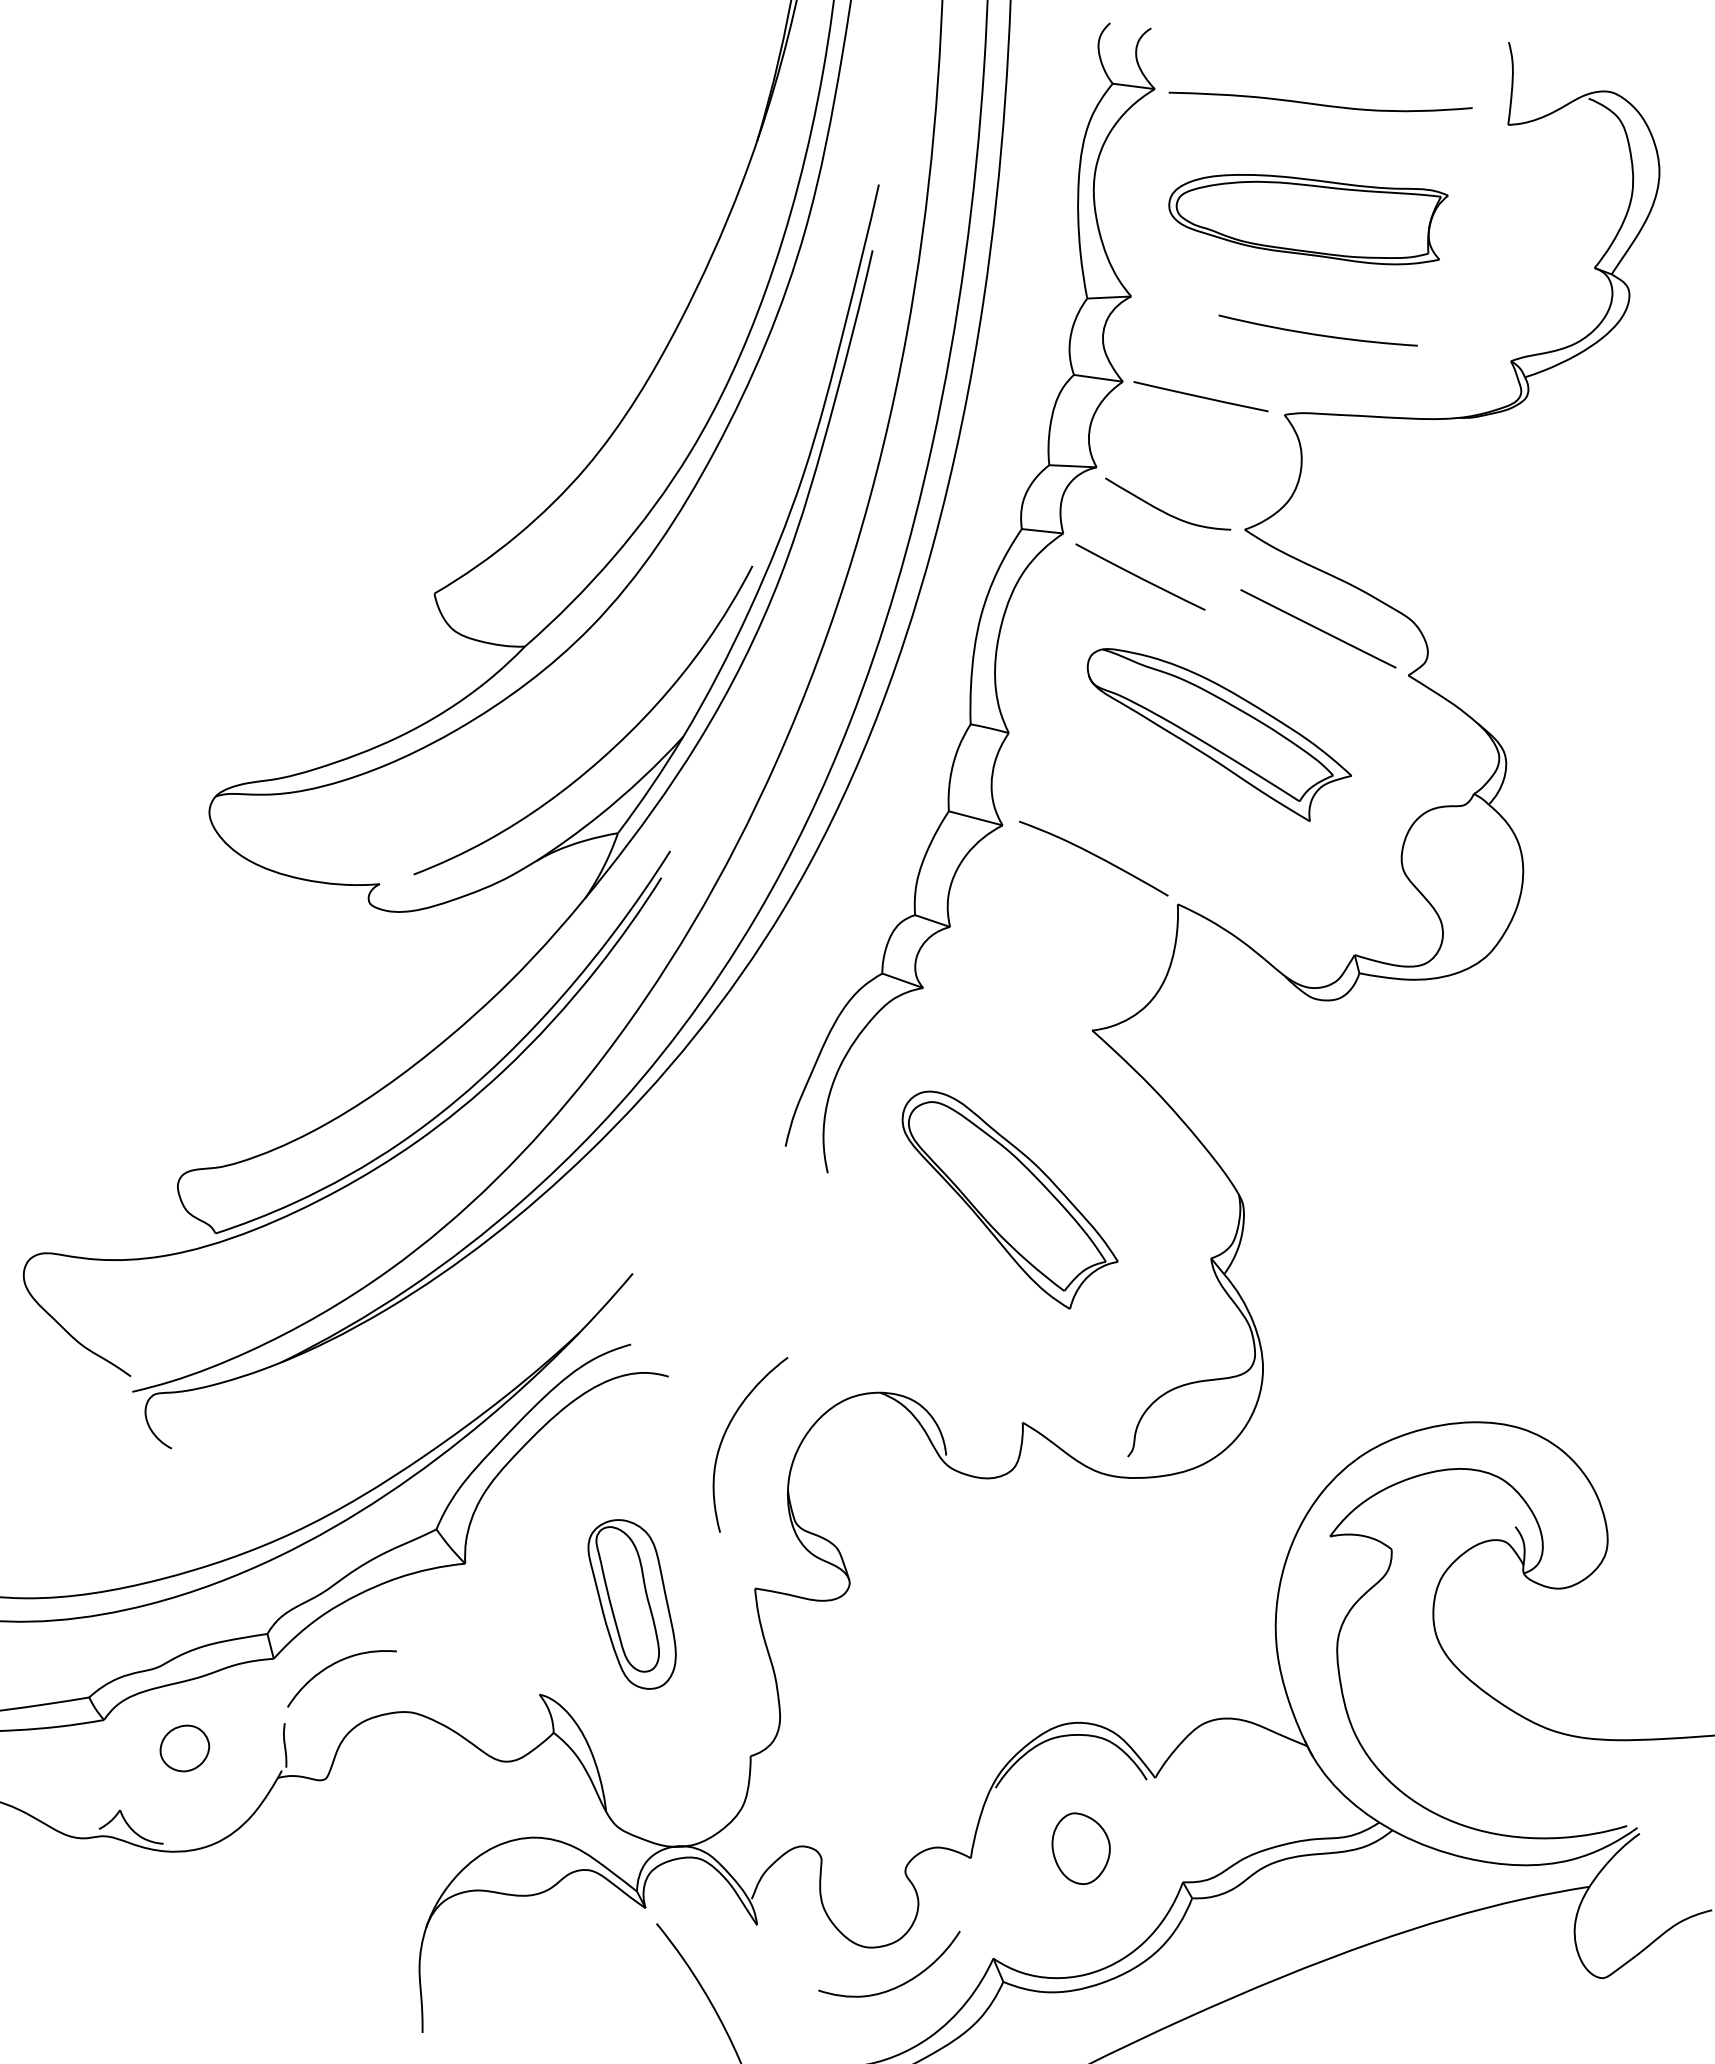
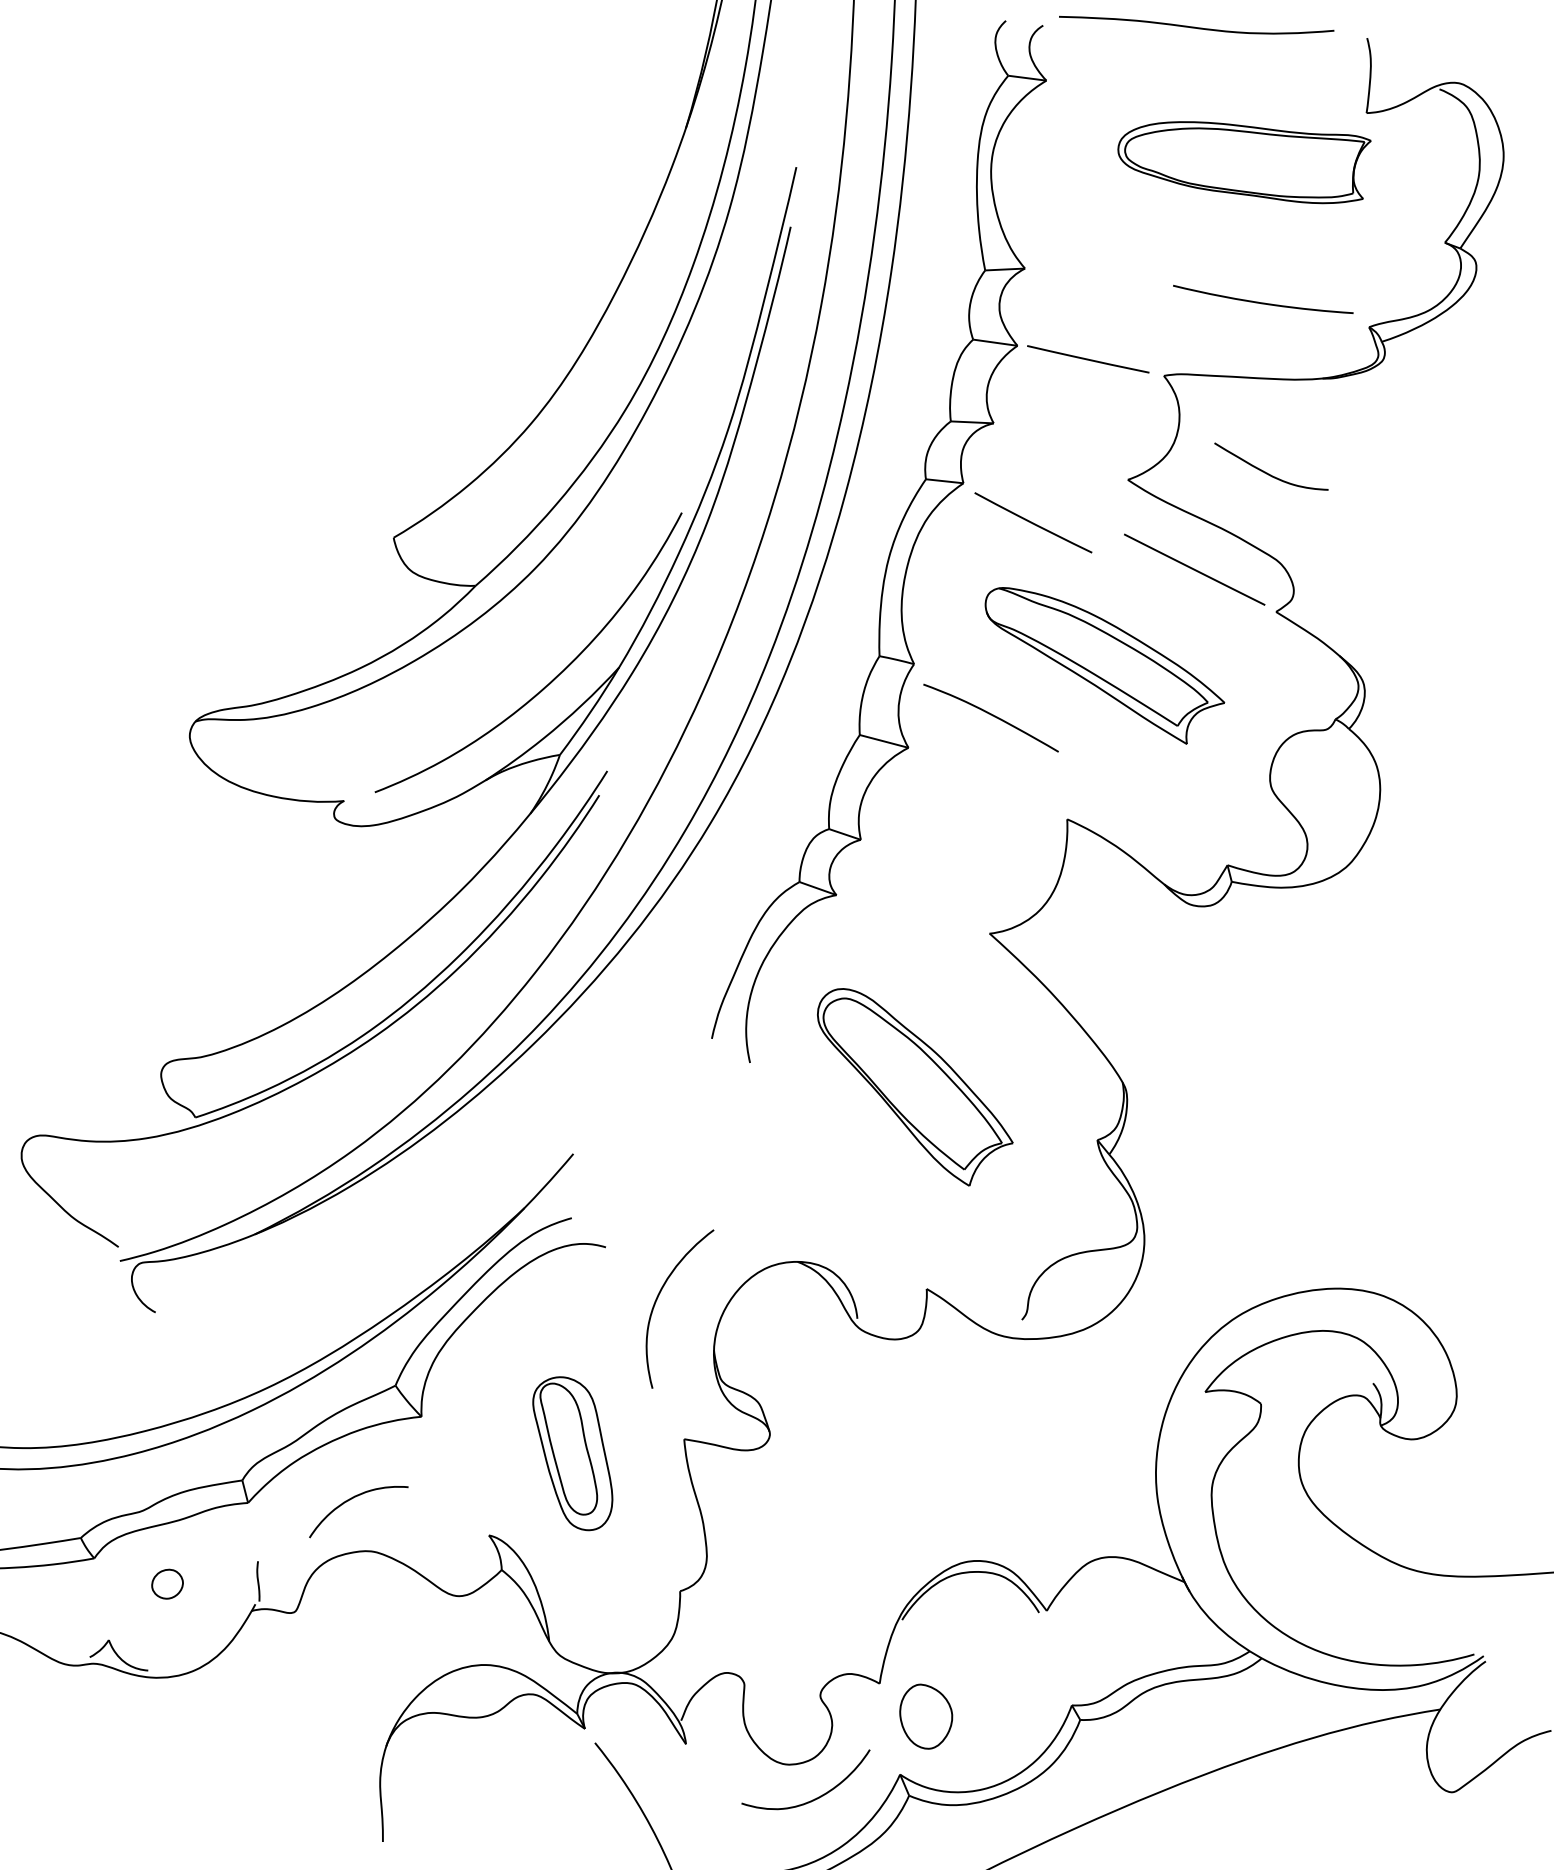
curve: (1318, 103) -> (1194, 26), moved
part: (1308, 219) -> (1244, 162), moved
curve: (1316, 333) -> (1261, 302), moved
curve: (1163, 510) -> (1267, 472), moved
curve: (1095, 856) -> (992, 716), moved
curve: (333, 1665) -> (351, 1499), moved
part: (184, 1748) -> (167, 1584), size x0.7
part: (1080, 1848) -> (925, 1716), moved

